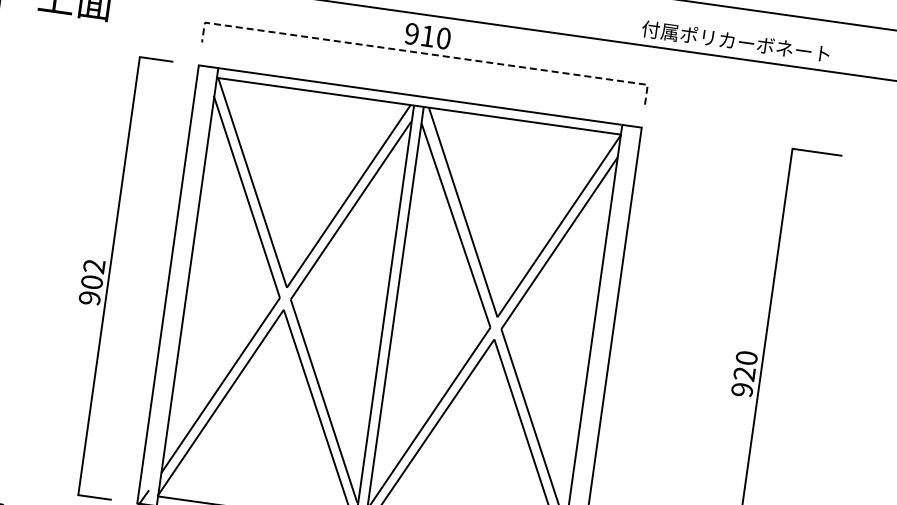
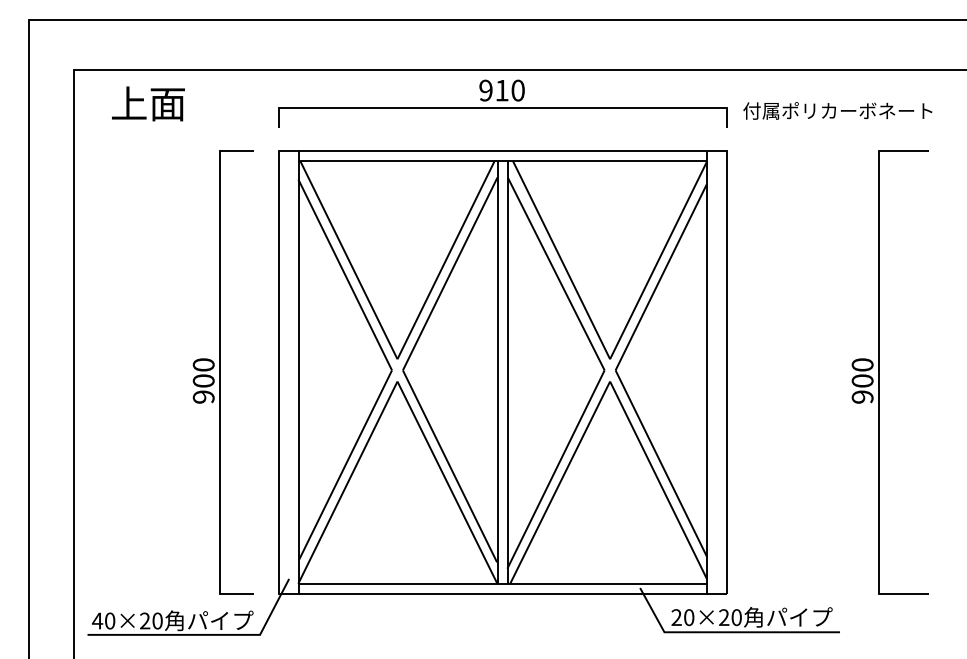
text: (735, 41) -> (837, 110), moved
line: (425, 54) -> (502, 108), dashed -> solid
text: (94, 265) -> (203, 364), 902 -> 900
text: (744, 373) -> (862, 380), 920 -> 900

